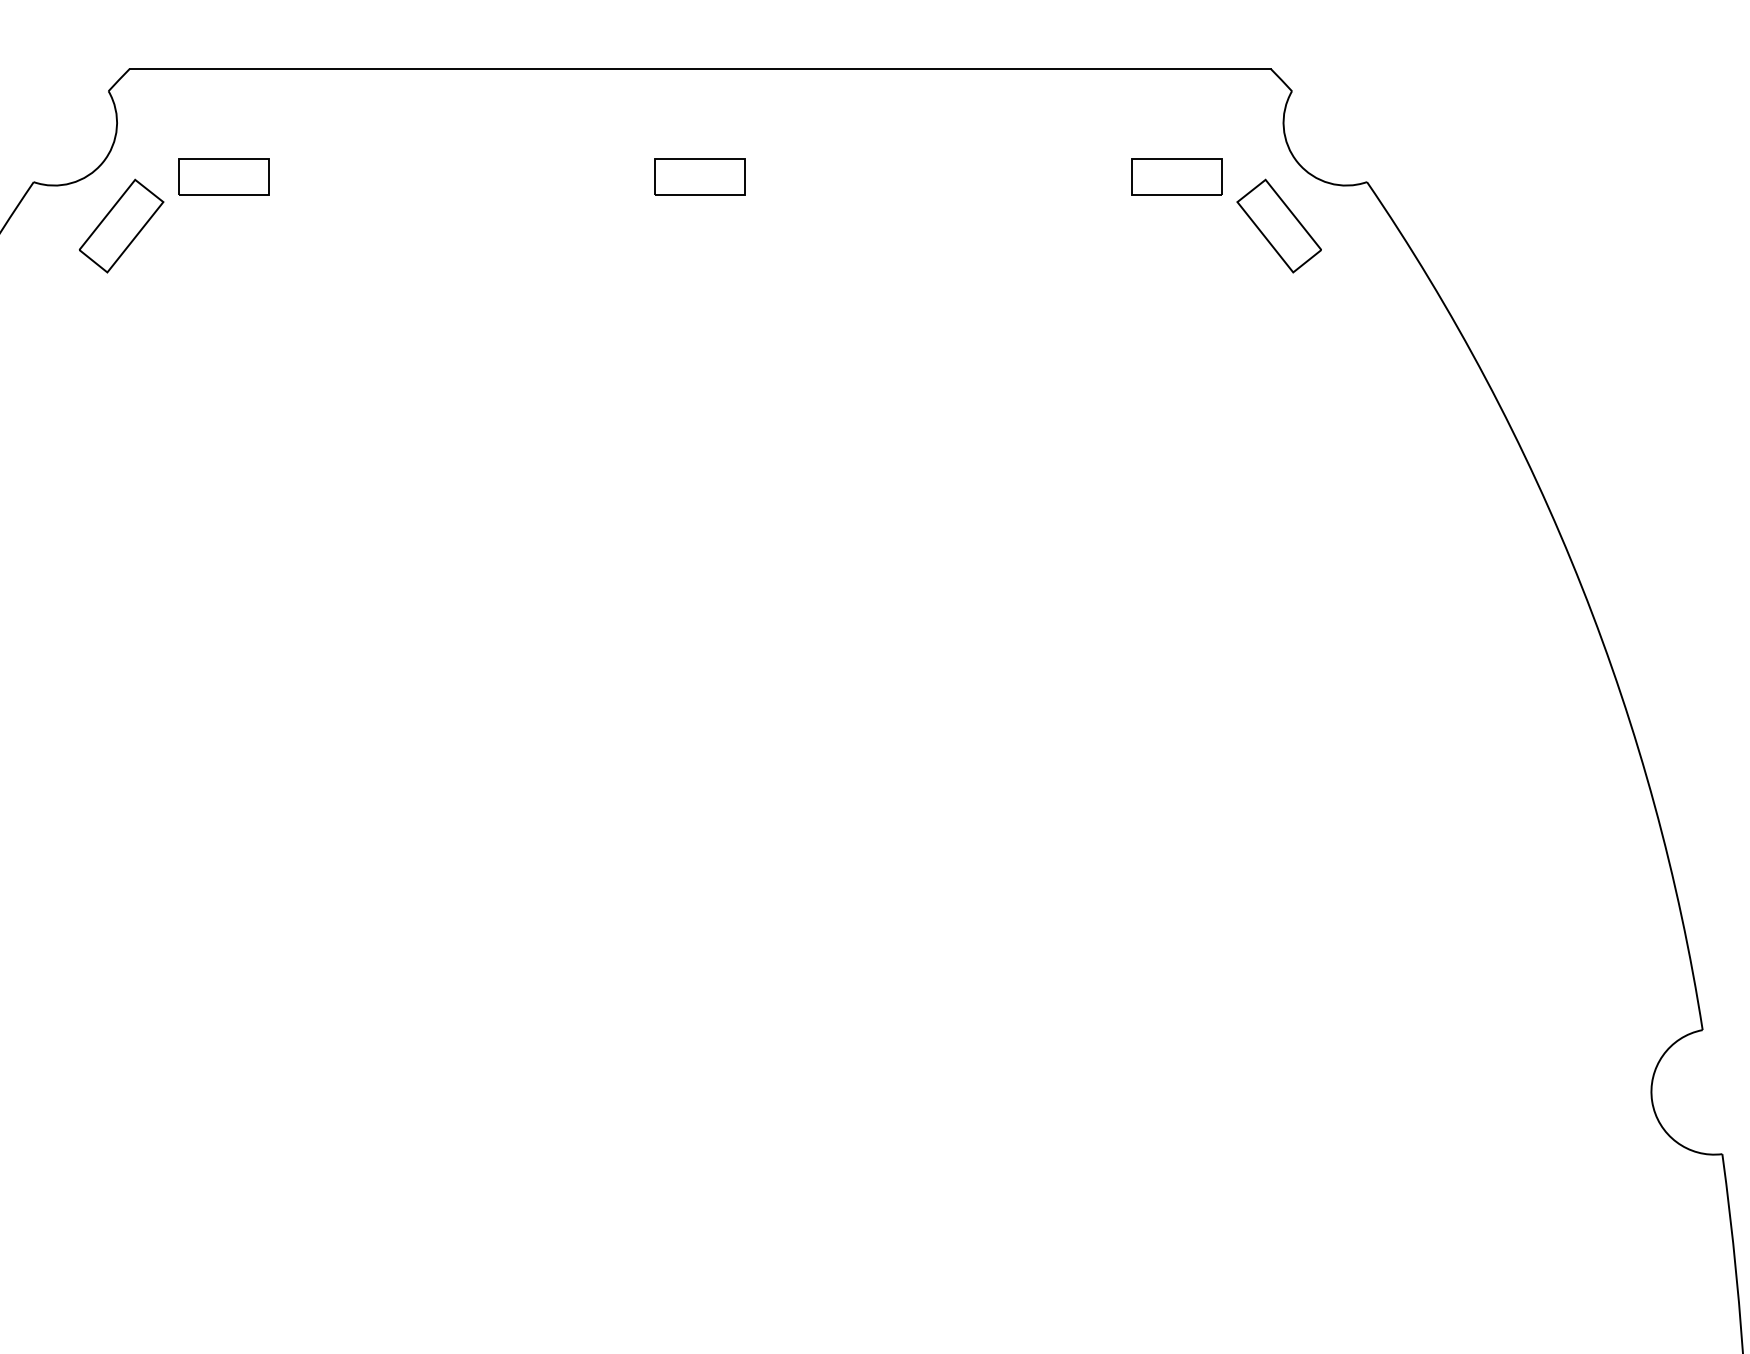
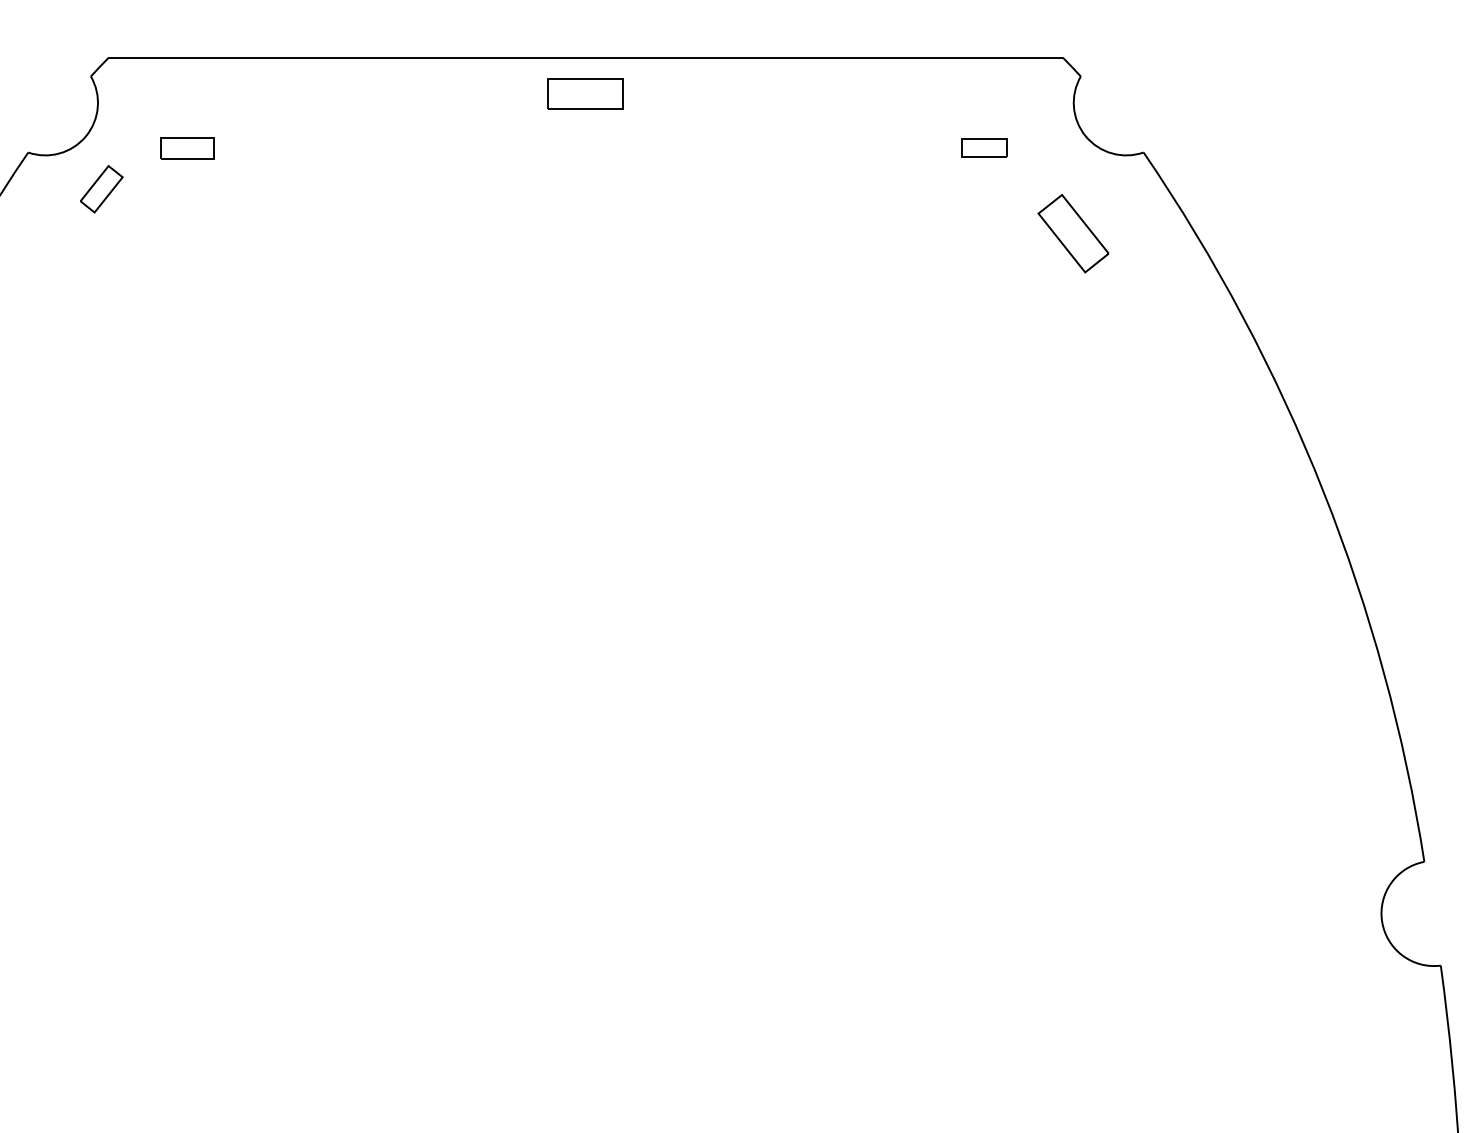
part: (223, 176) -> (187, 147), size x0.7
part: (699, 176) -> (585, 94), moved
part: (1176, 176) -> (984, 147), size x0.6
part: (121, 225) -> (101, 188), size x0.6
part: (1278, 225) -> (1072, 233), moved

